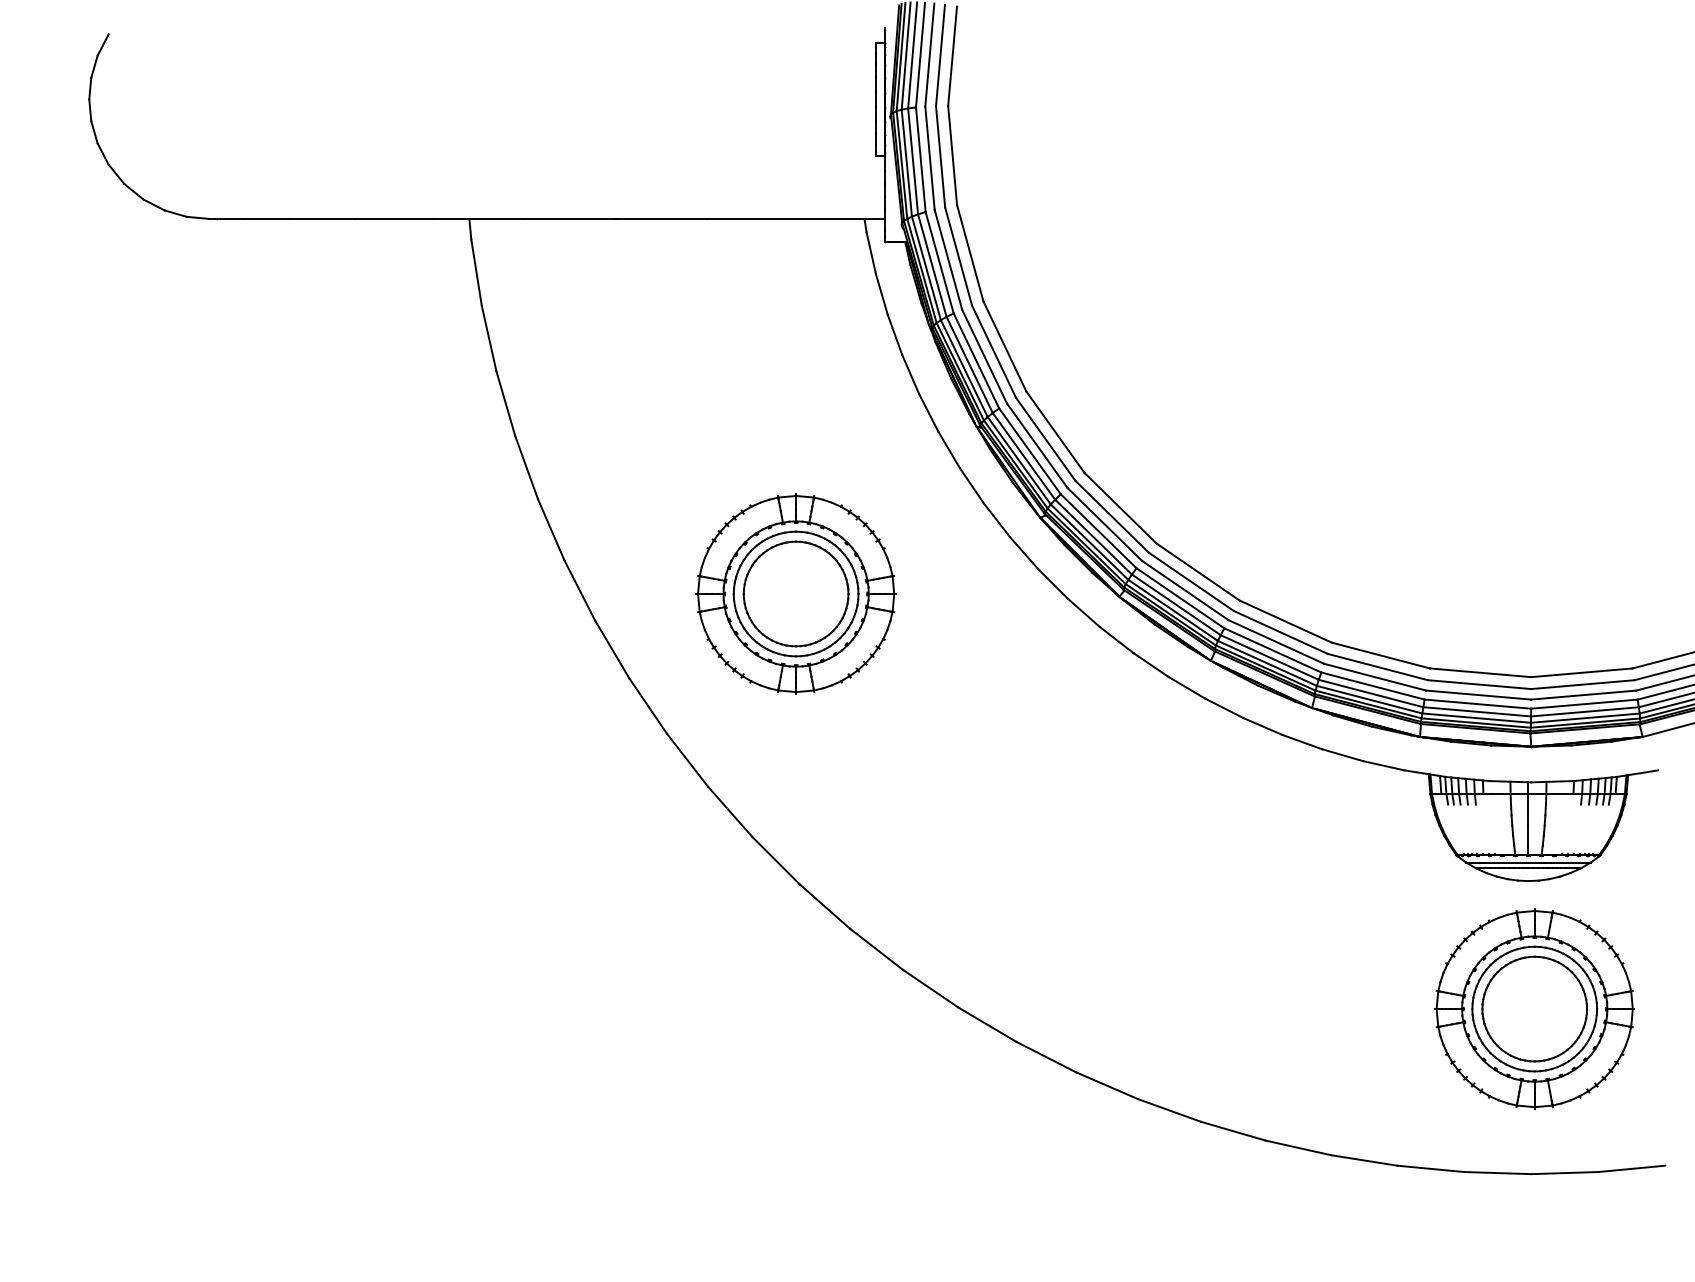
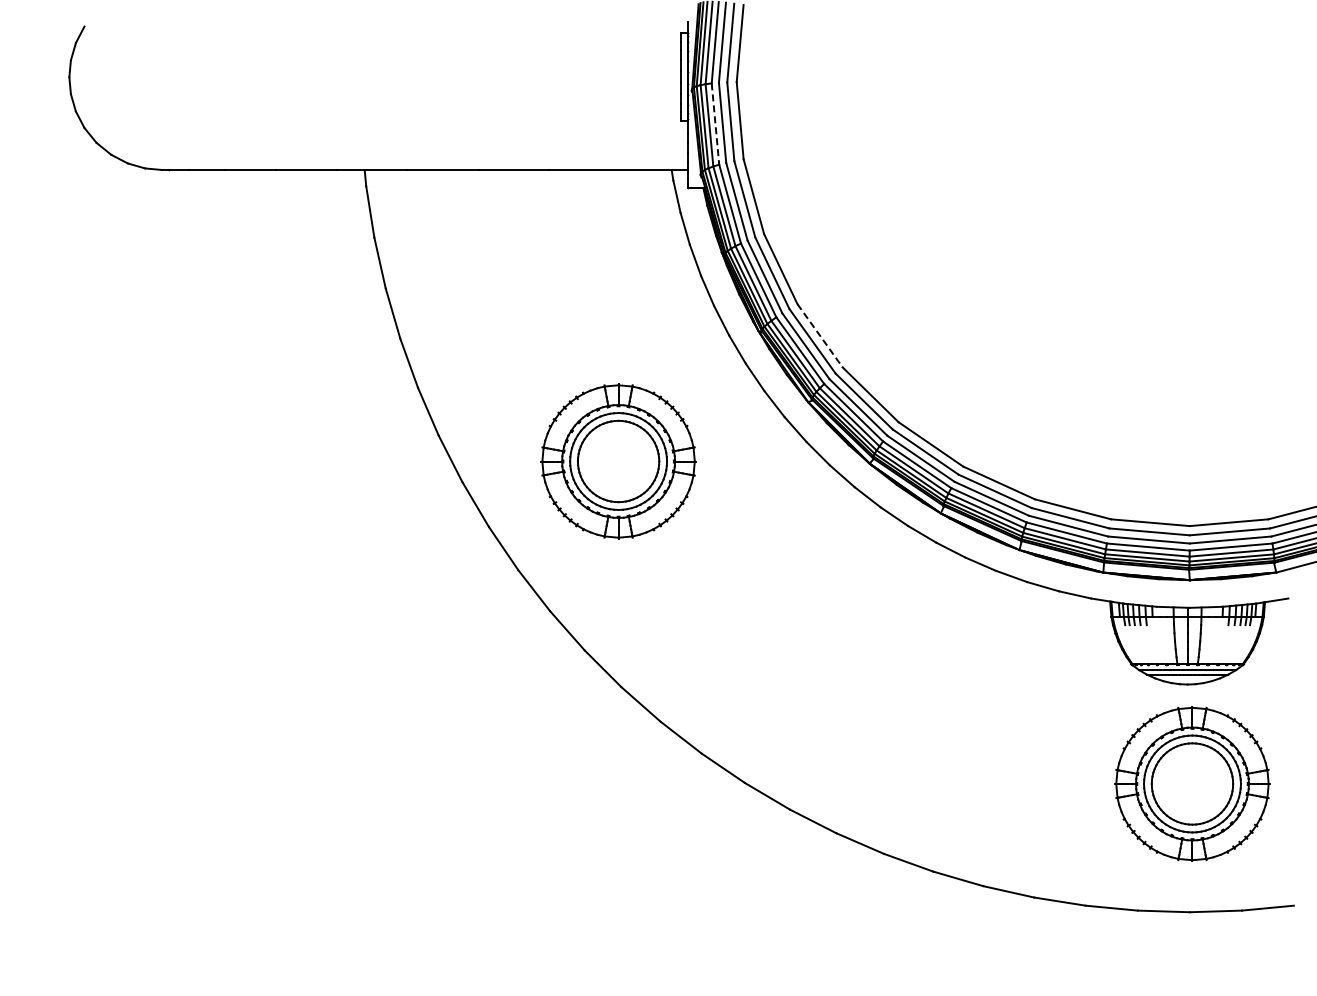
line: (920, 160) -> (715, 124), solid -> dashed
line: (1055, 431) -> (820, 335), solid -> dashed

